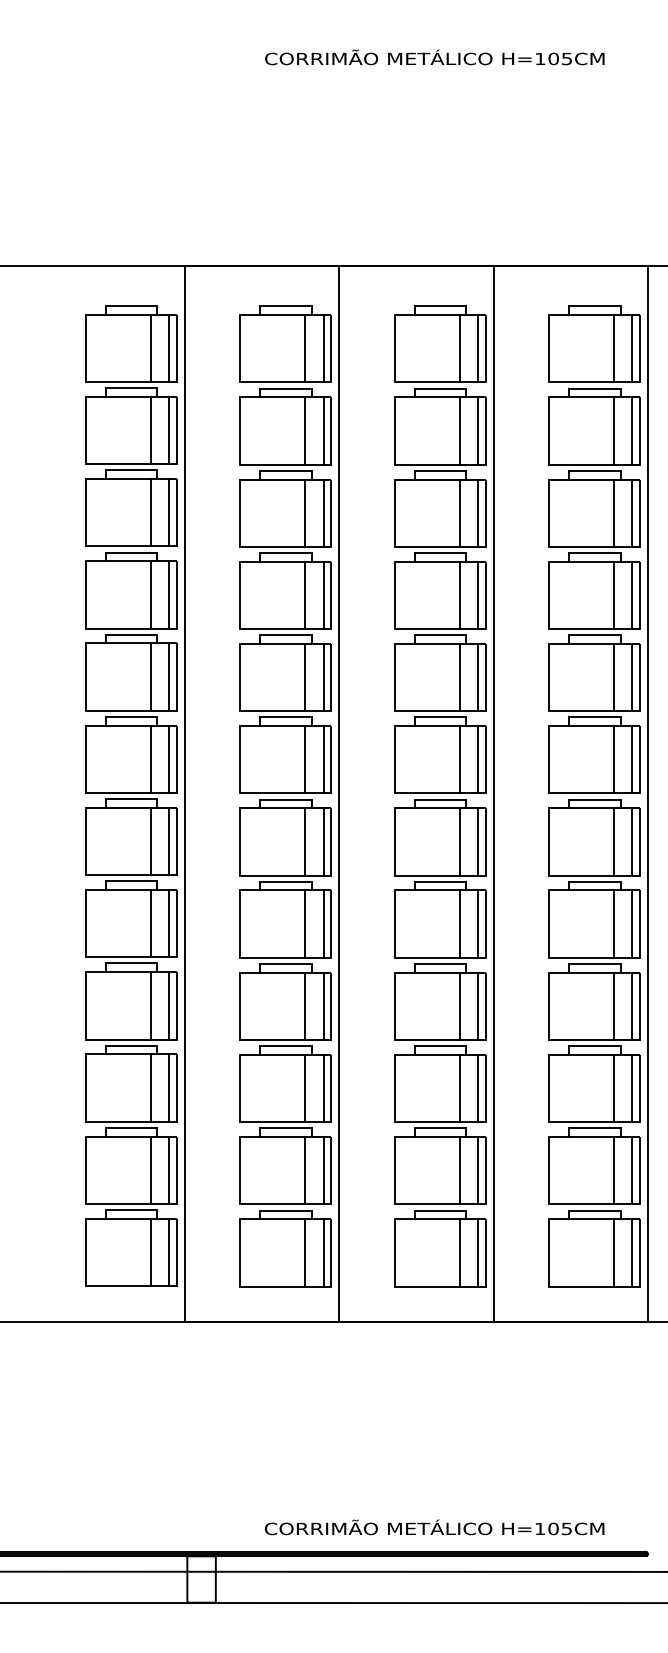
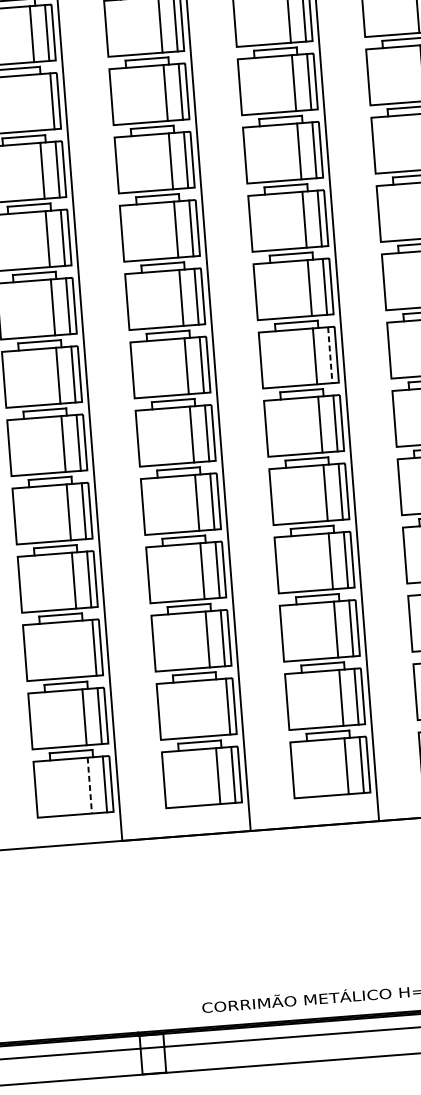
line: (150, 430) -> (37, 102), removed
line: (477, 759) -> (329, 355), solid -> dashed
line: (150, 1087) -> (79, 648), removed
line: (305, 1170) -> (213, 707), removed
line: (150, 1252) -> (89, 785), solid -> dashed

